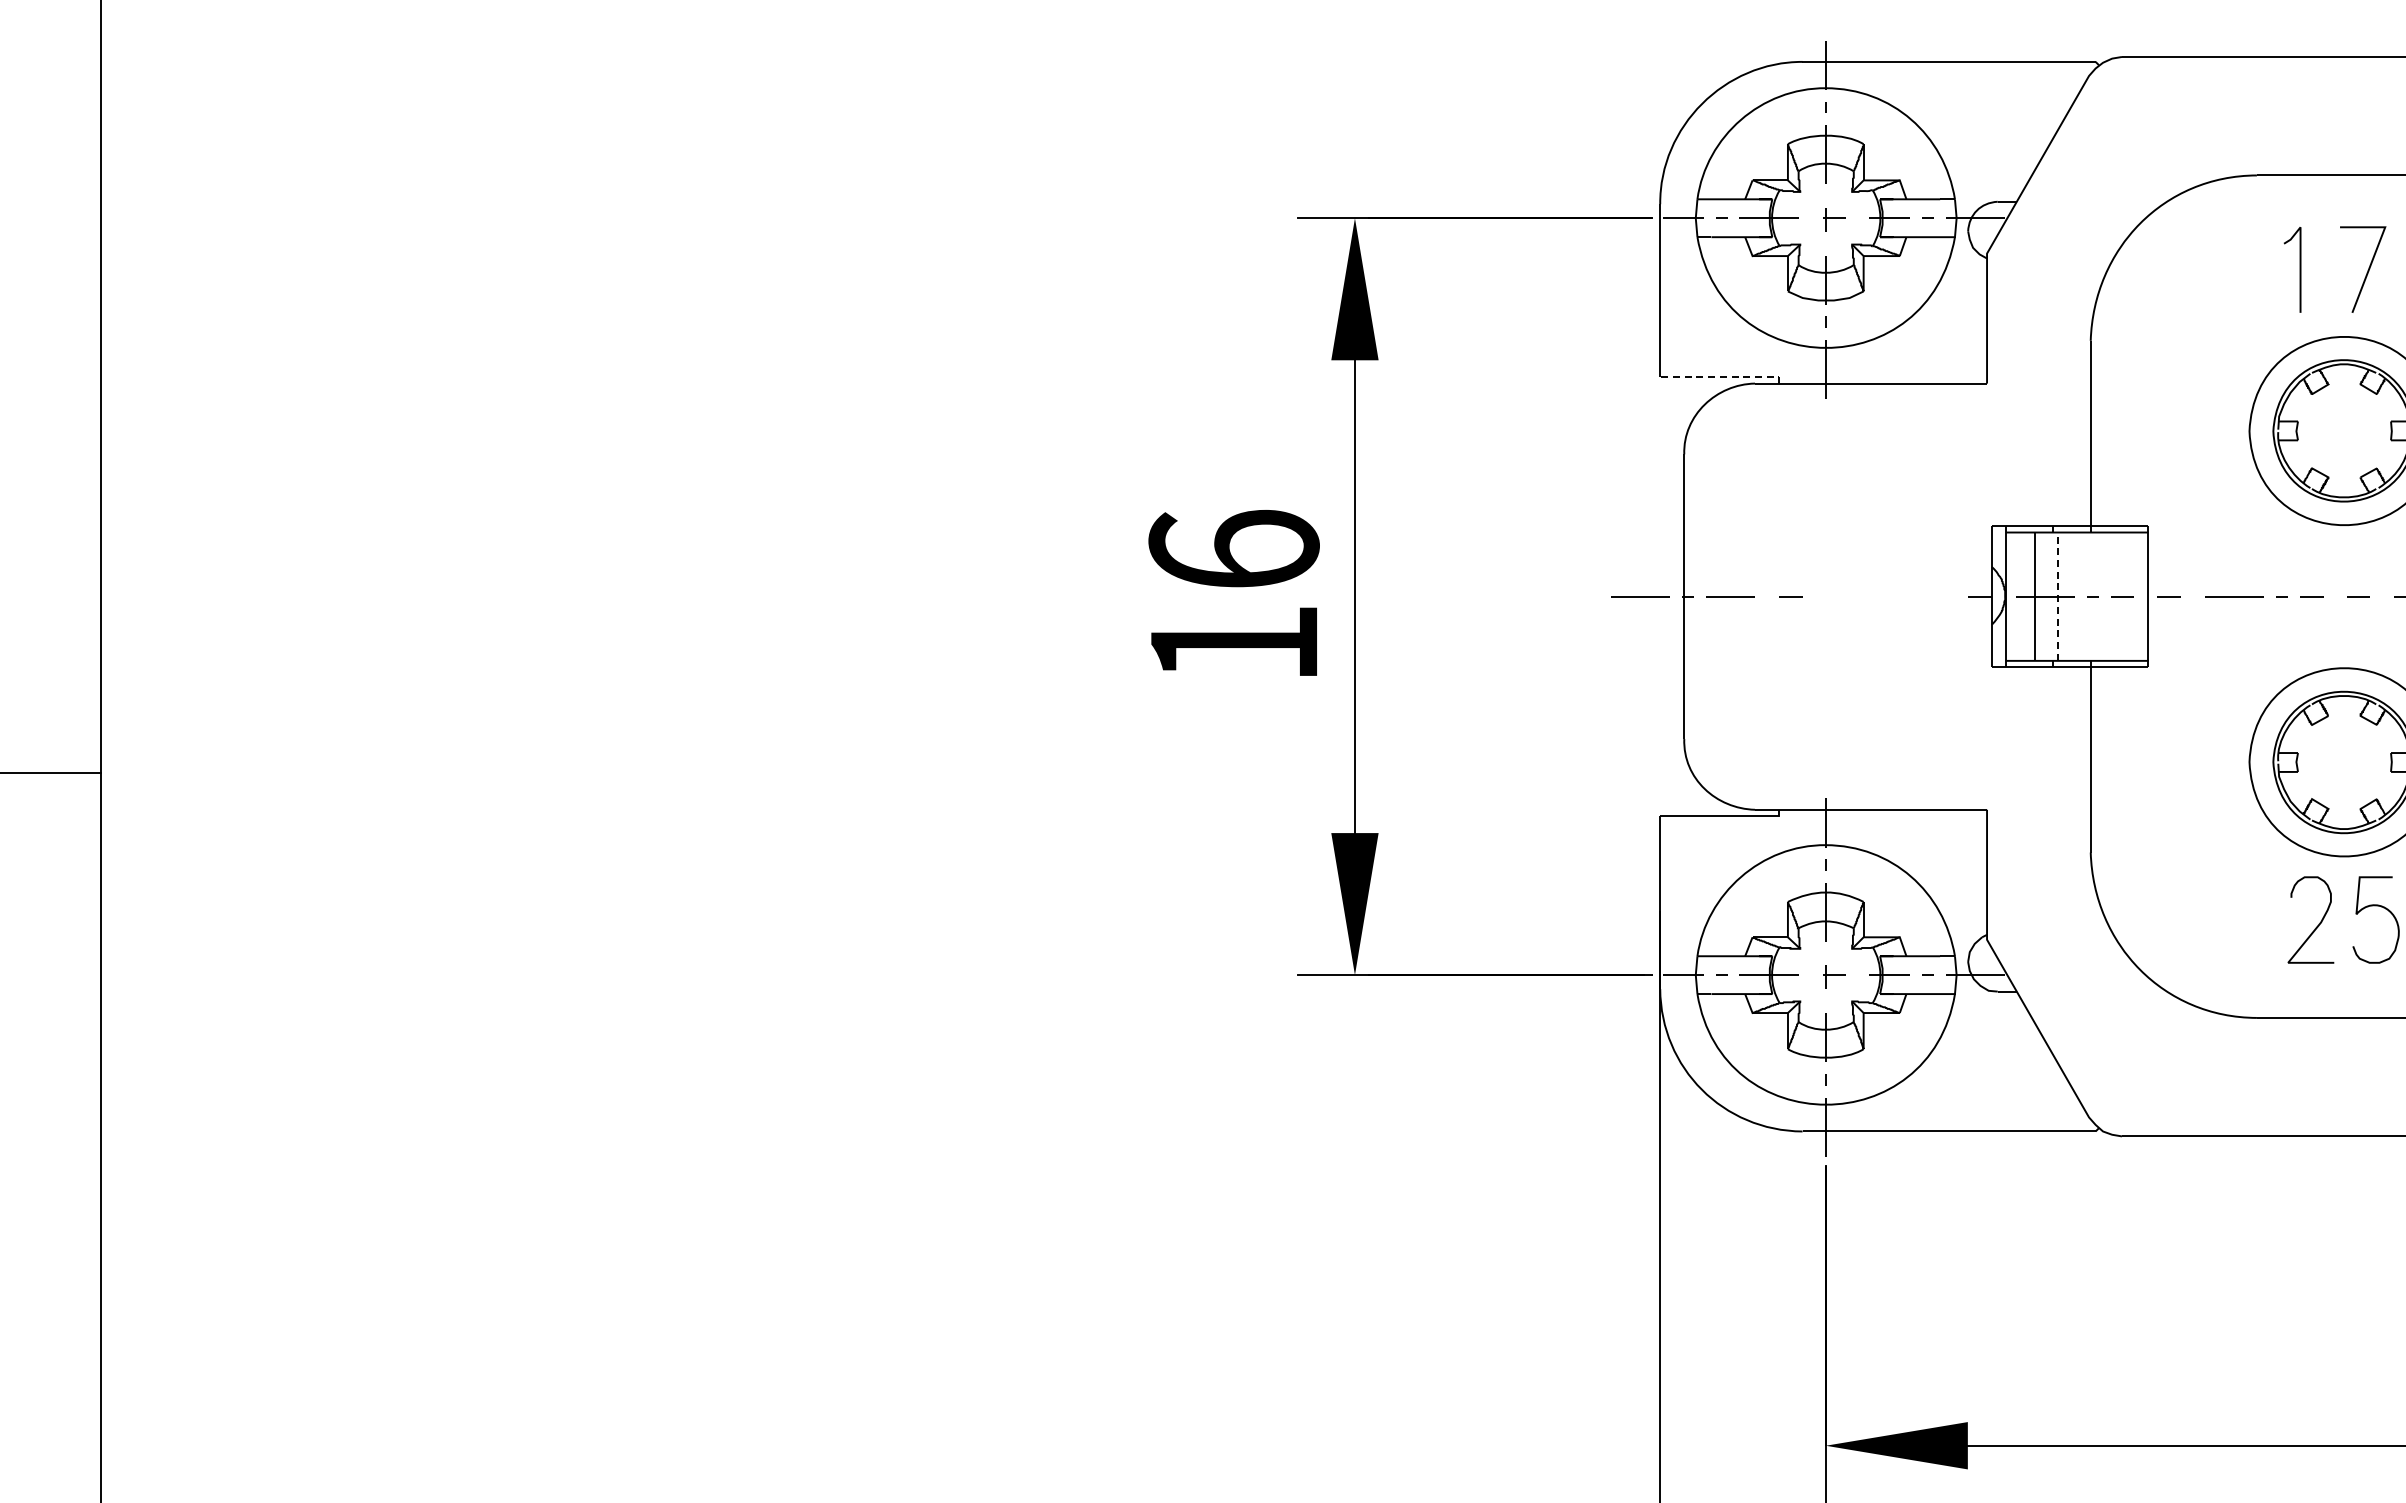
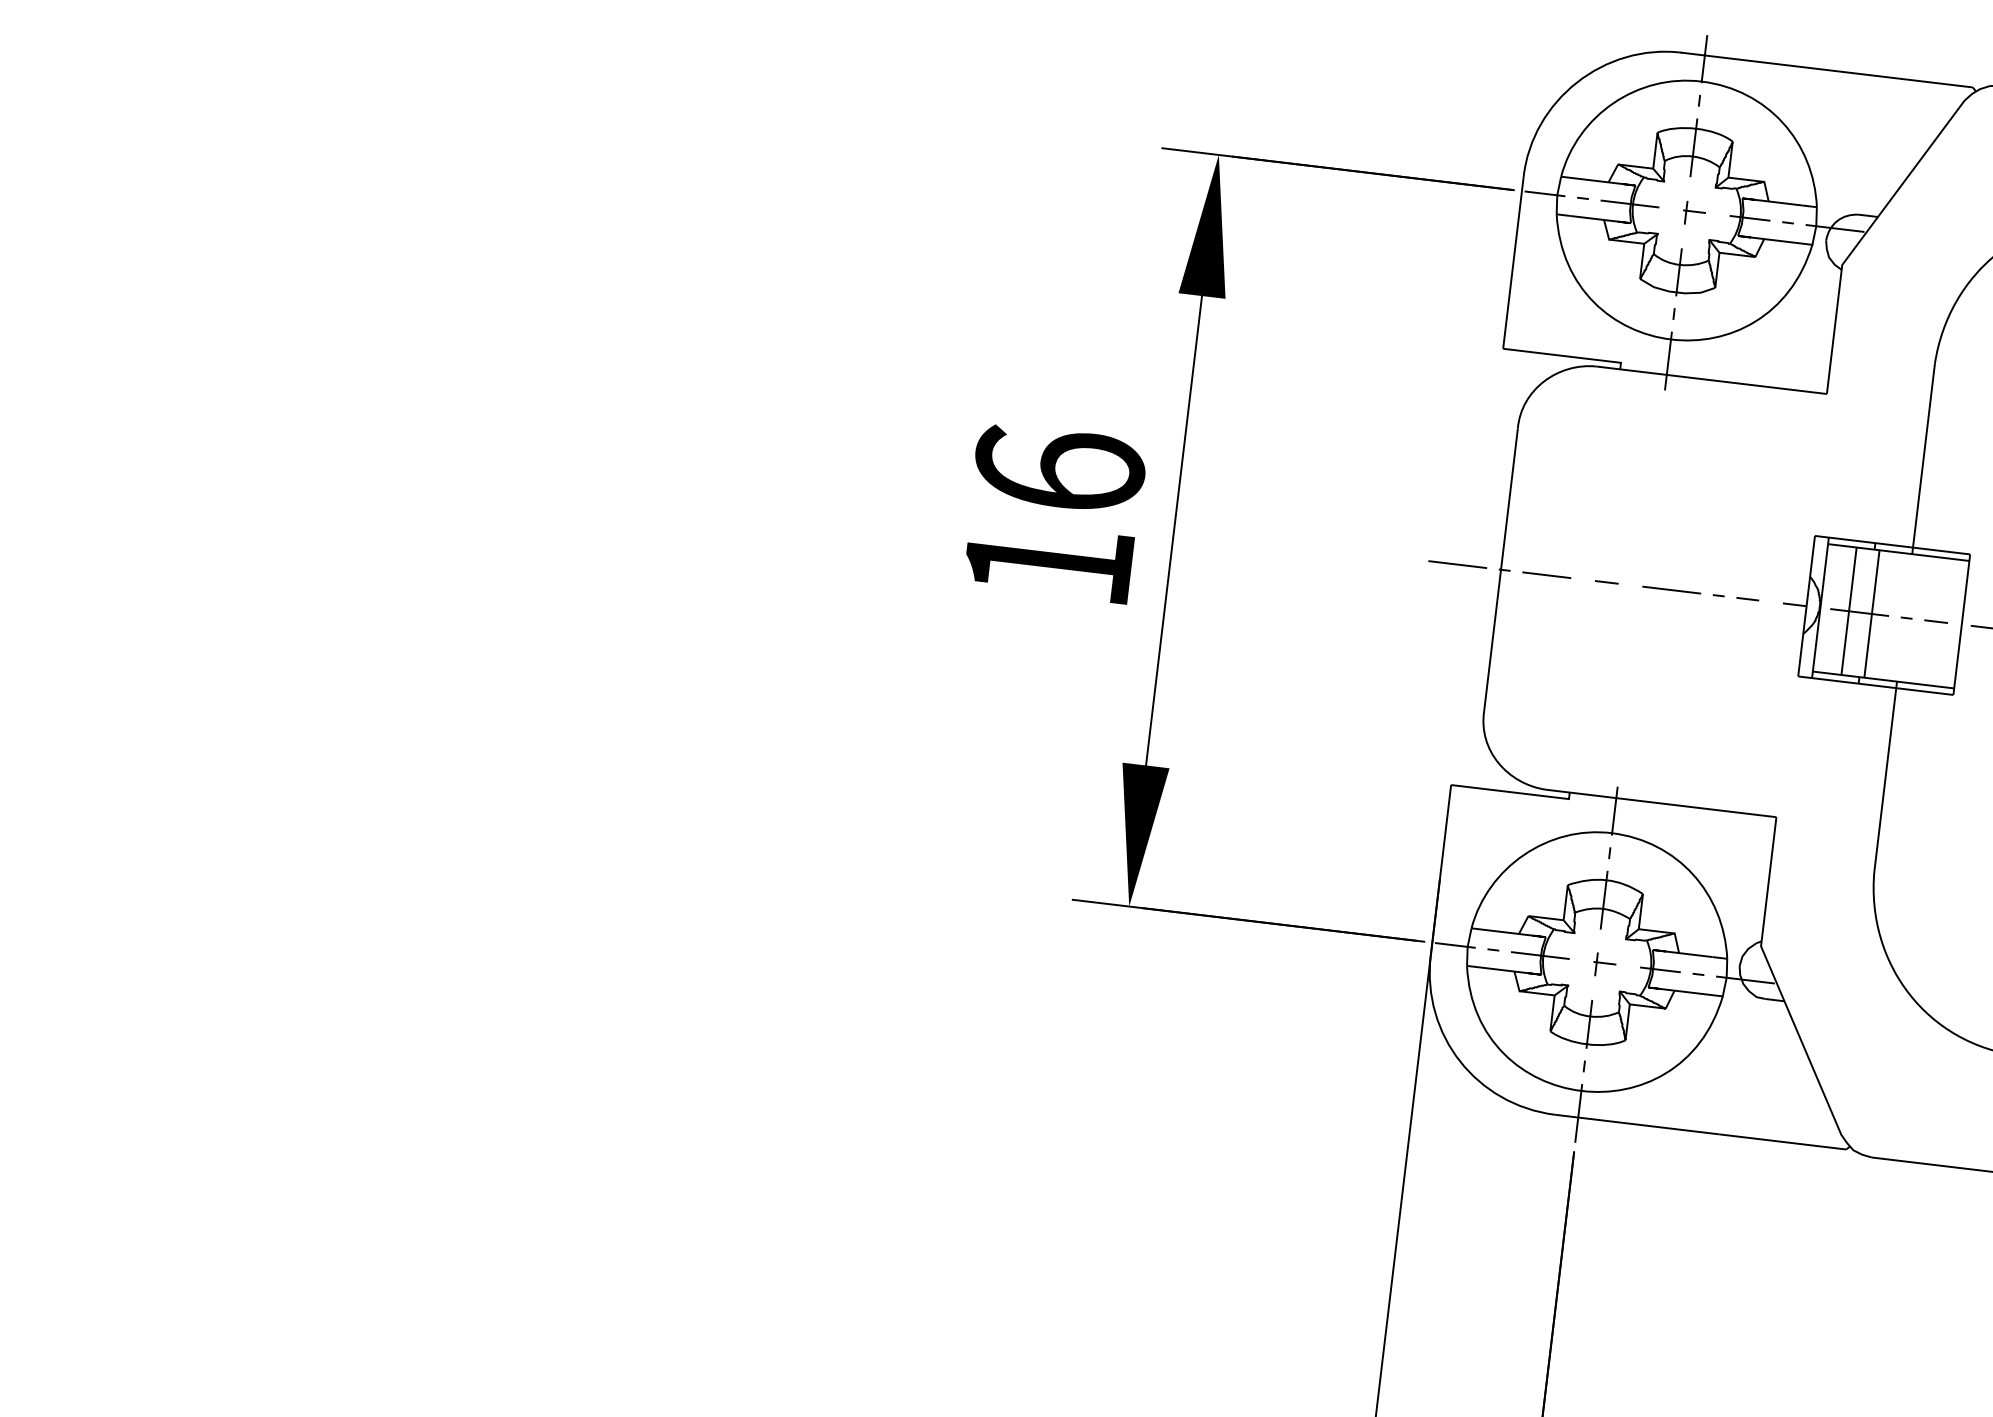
line: (1723, 377) -> (1565, 356), dashed -> solid
line: (1885, 596) -> (1700, 593), added
line: (2057, 596) -> (1871, 613), dashed -> solid

